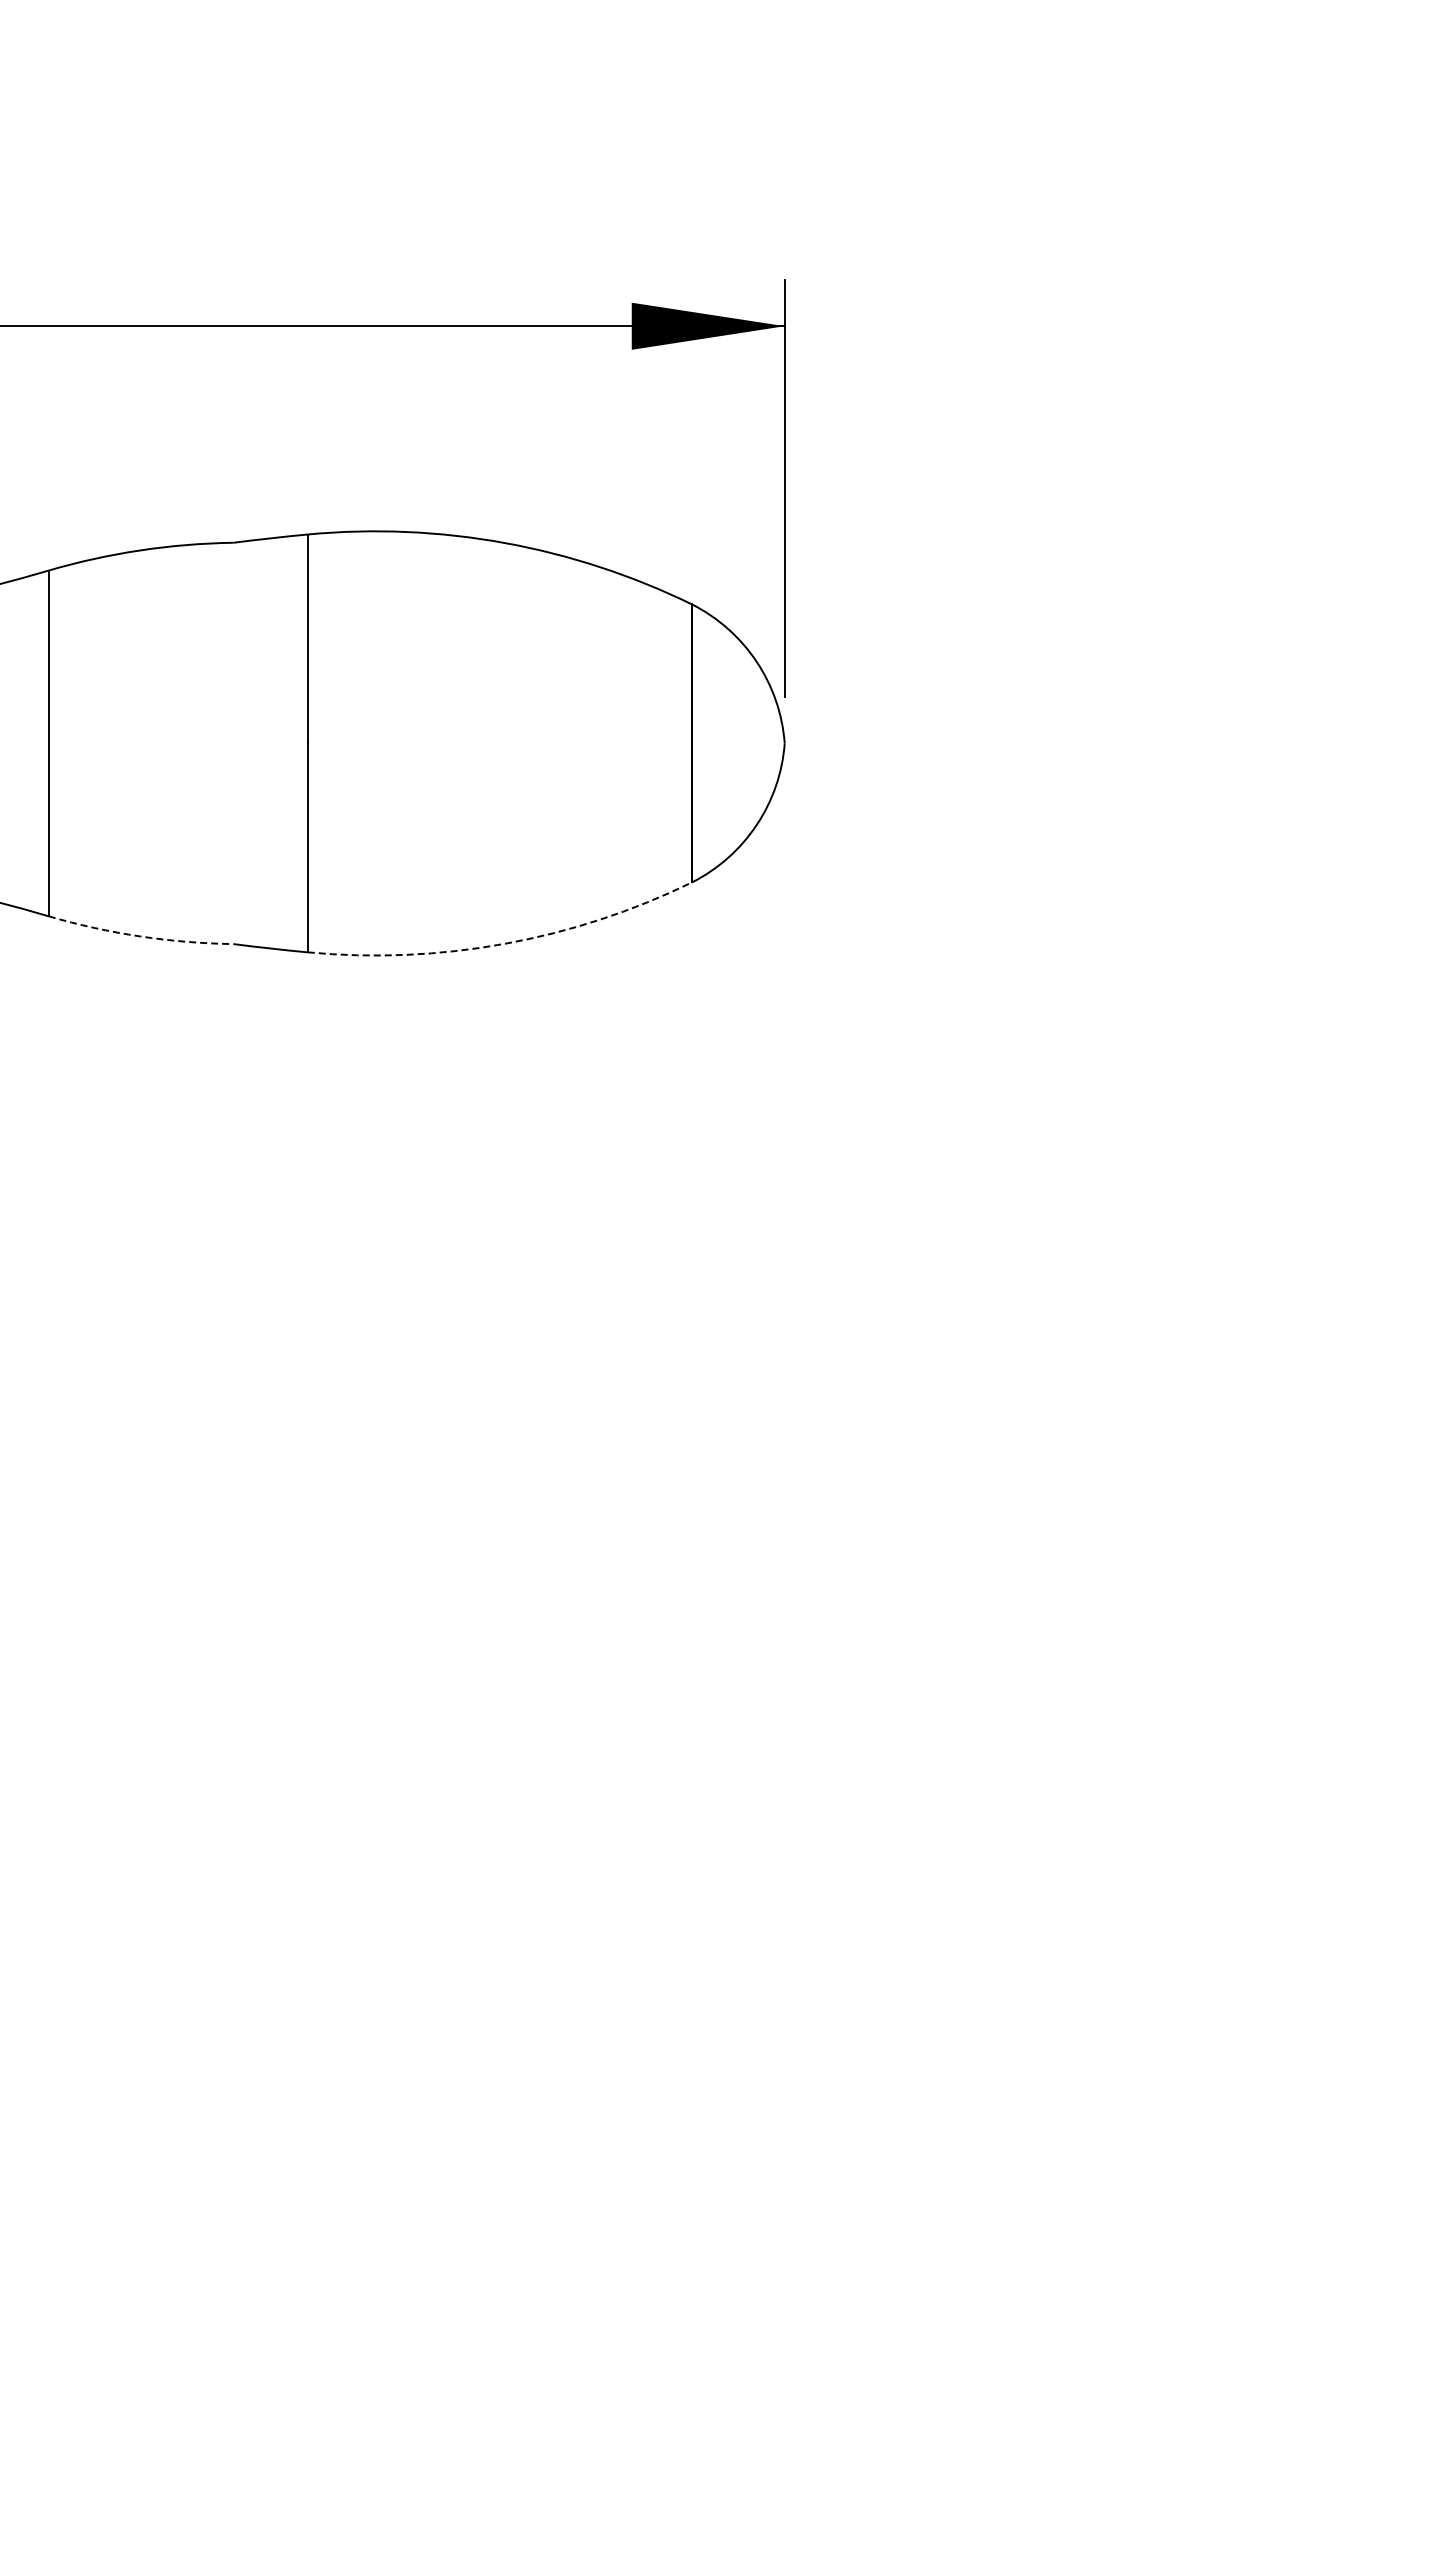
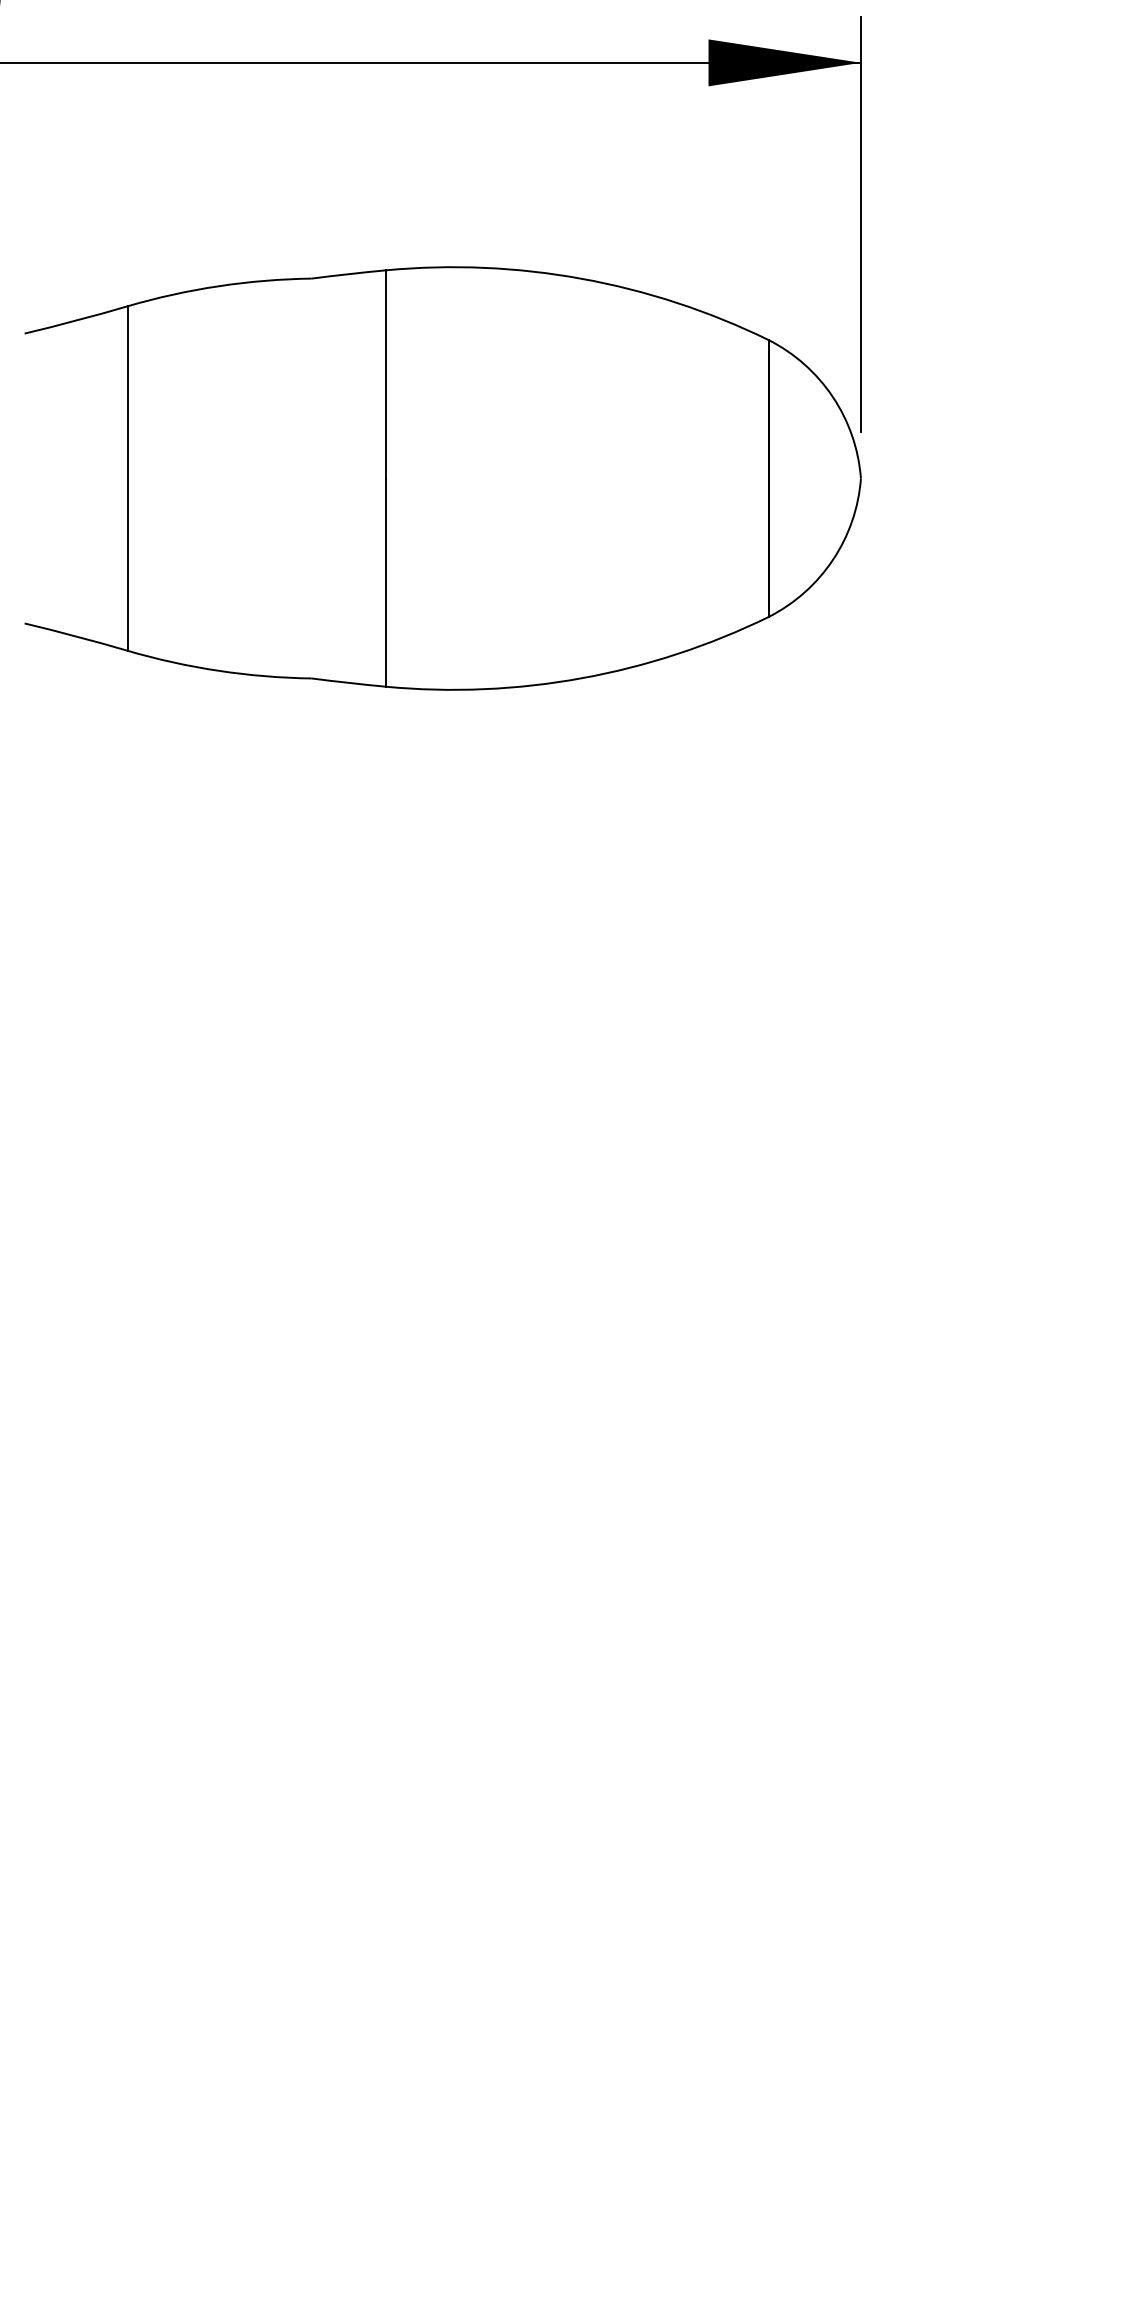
arc: (140, 936) -> (219, 670), dashed -> solid
arc: (504, 943) -> (581, 677), dashed -> solid

